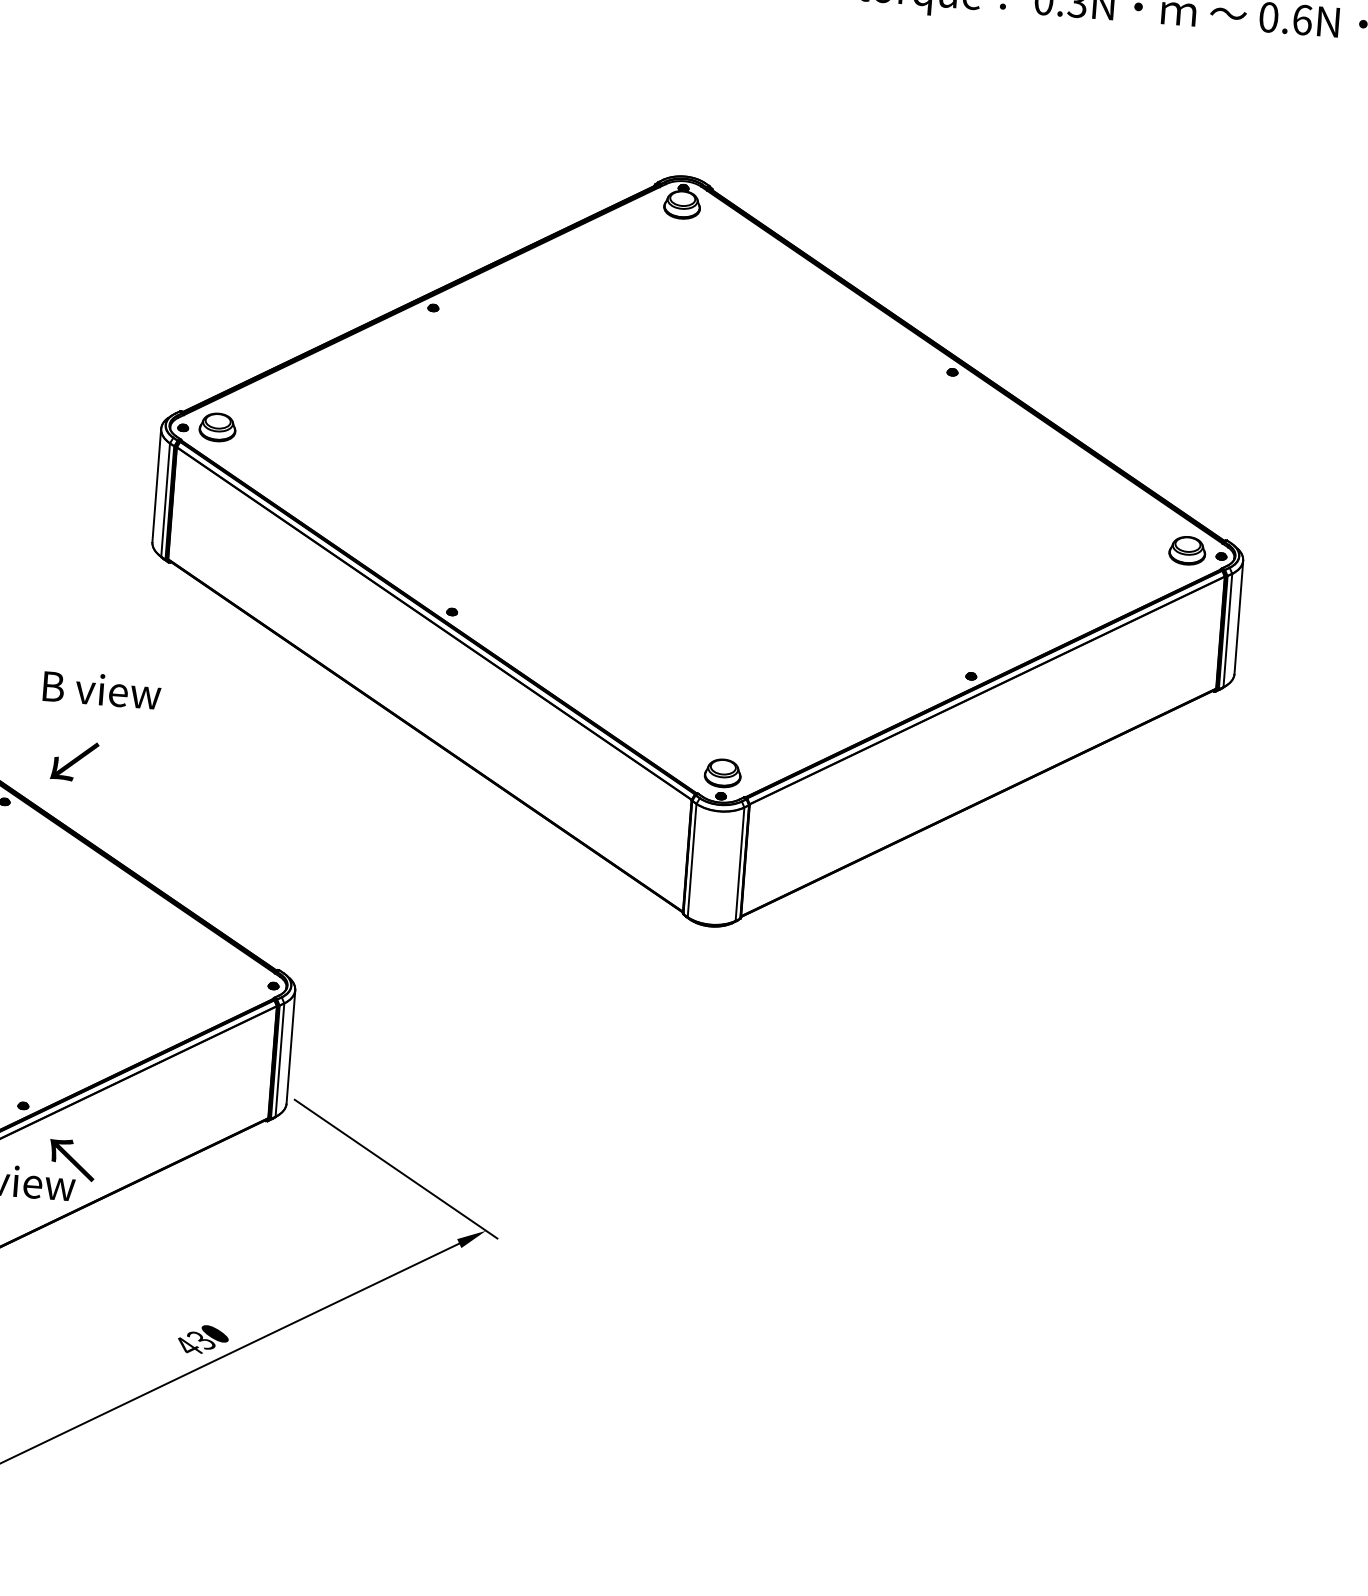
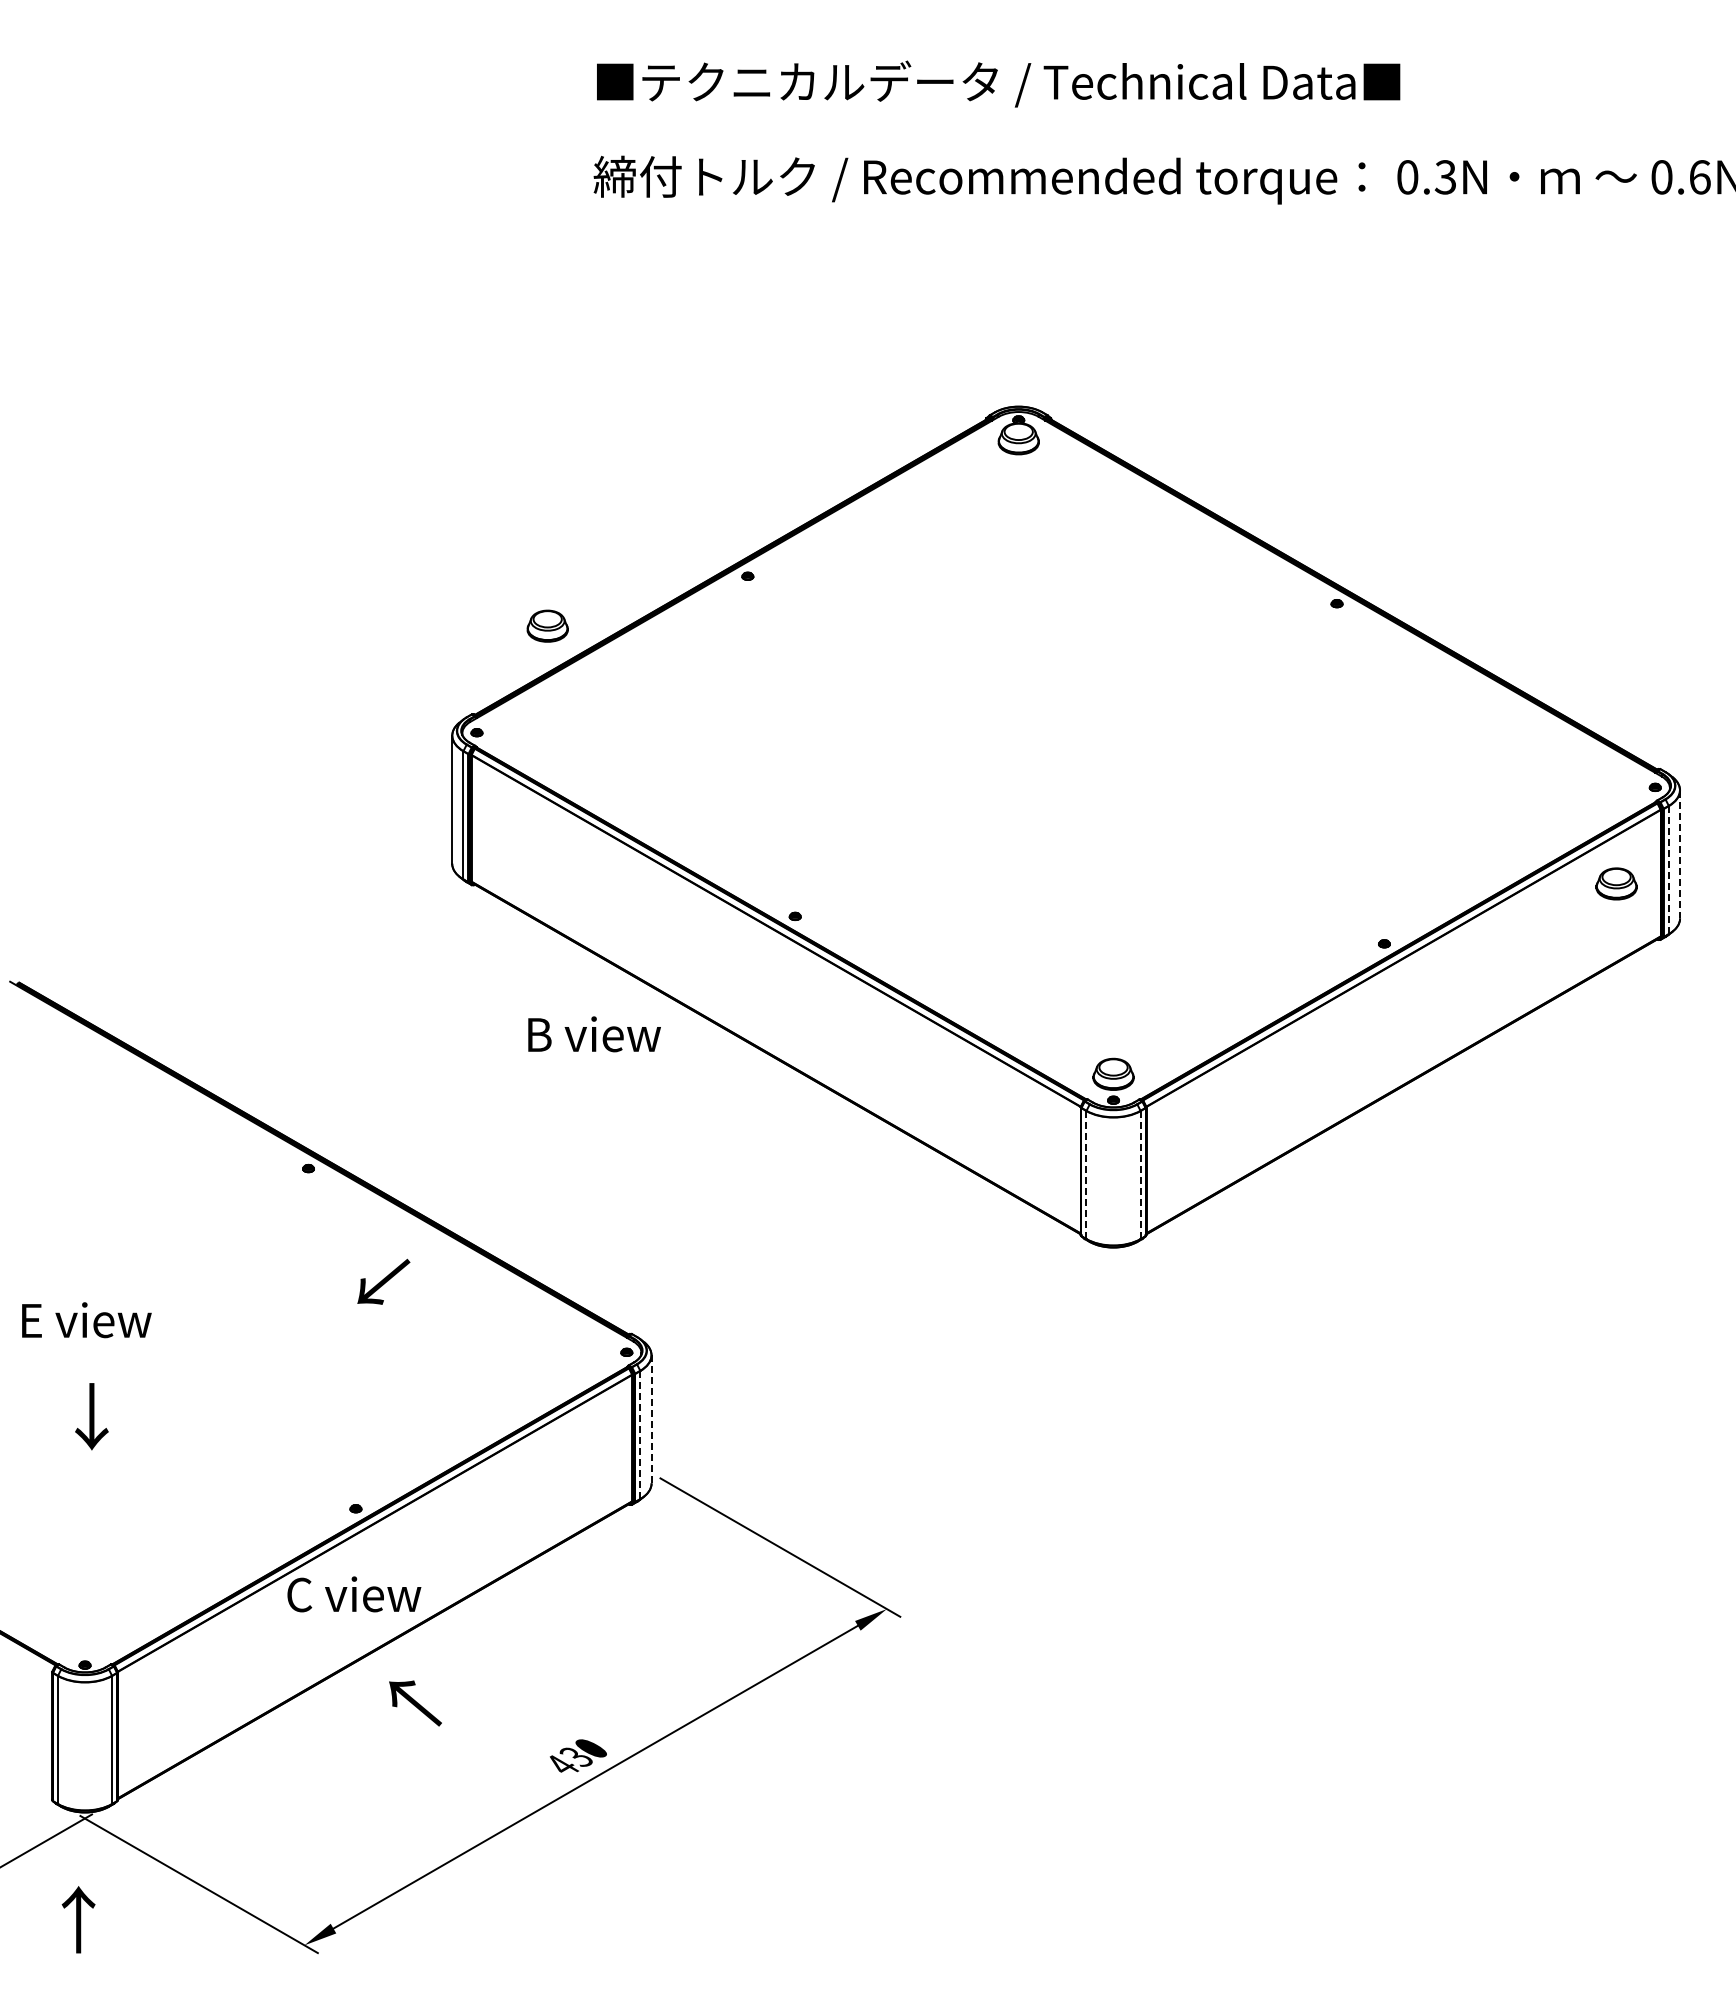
part: (217, 426) -> (547, 625), moved
part: (1187, 550) -> (1616, 883), moved
line: (1239, 617) -> (1680, 854), solid -> dashed
line: (1227, 630) -> (1668, 870), solid -> dashed
text: (102, 690) -> (594, 1034), moved
text: (74, 760) -> (383, 1281), moved
line: (692, 860) -> (1086, 1175), solid -> dashed
line: (739, 864) -> (1140, 1175), solid -> dashed
line: (290, 1047) -> (651, 1419), solid -> dashed
line: (280, 1060) -> (640, 1435), solid -> dashed
text: (72, 1160) -> (415, 1703), moved

